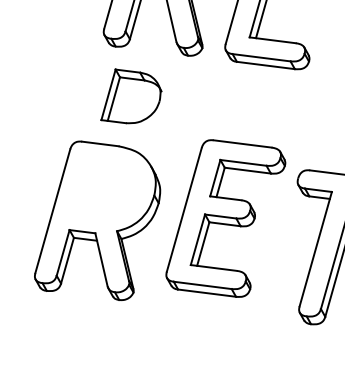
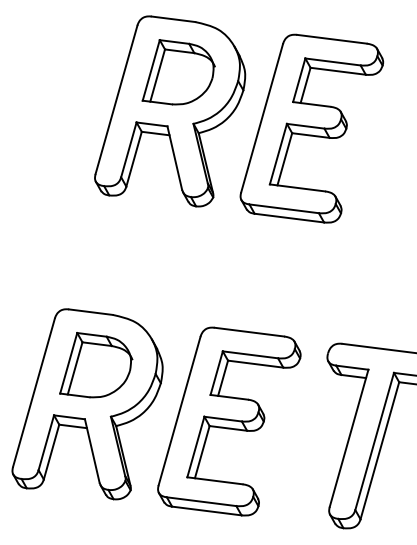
part: (131, 96) -> (96, 365), moved
part: (225, 218) -> (229, 421), moved

